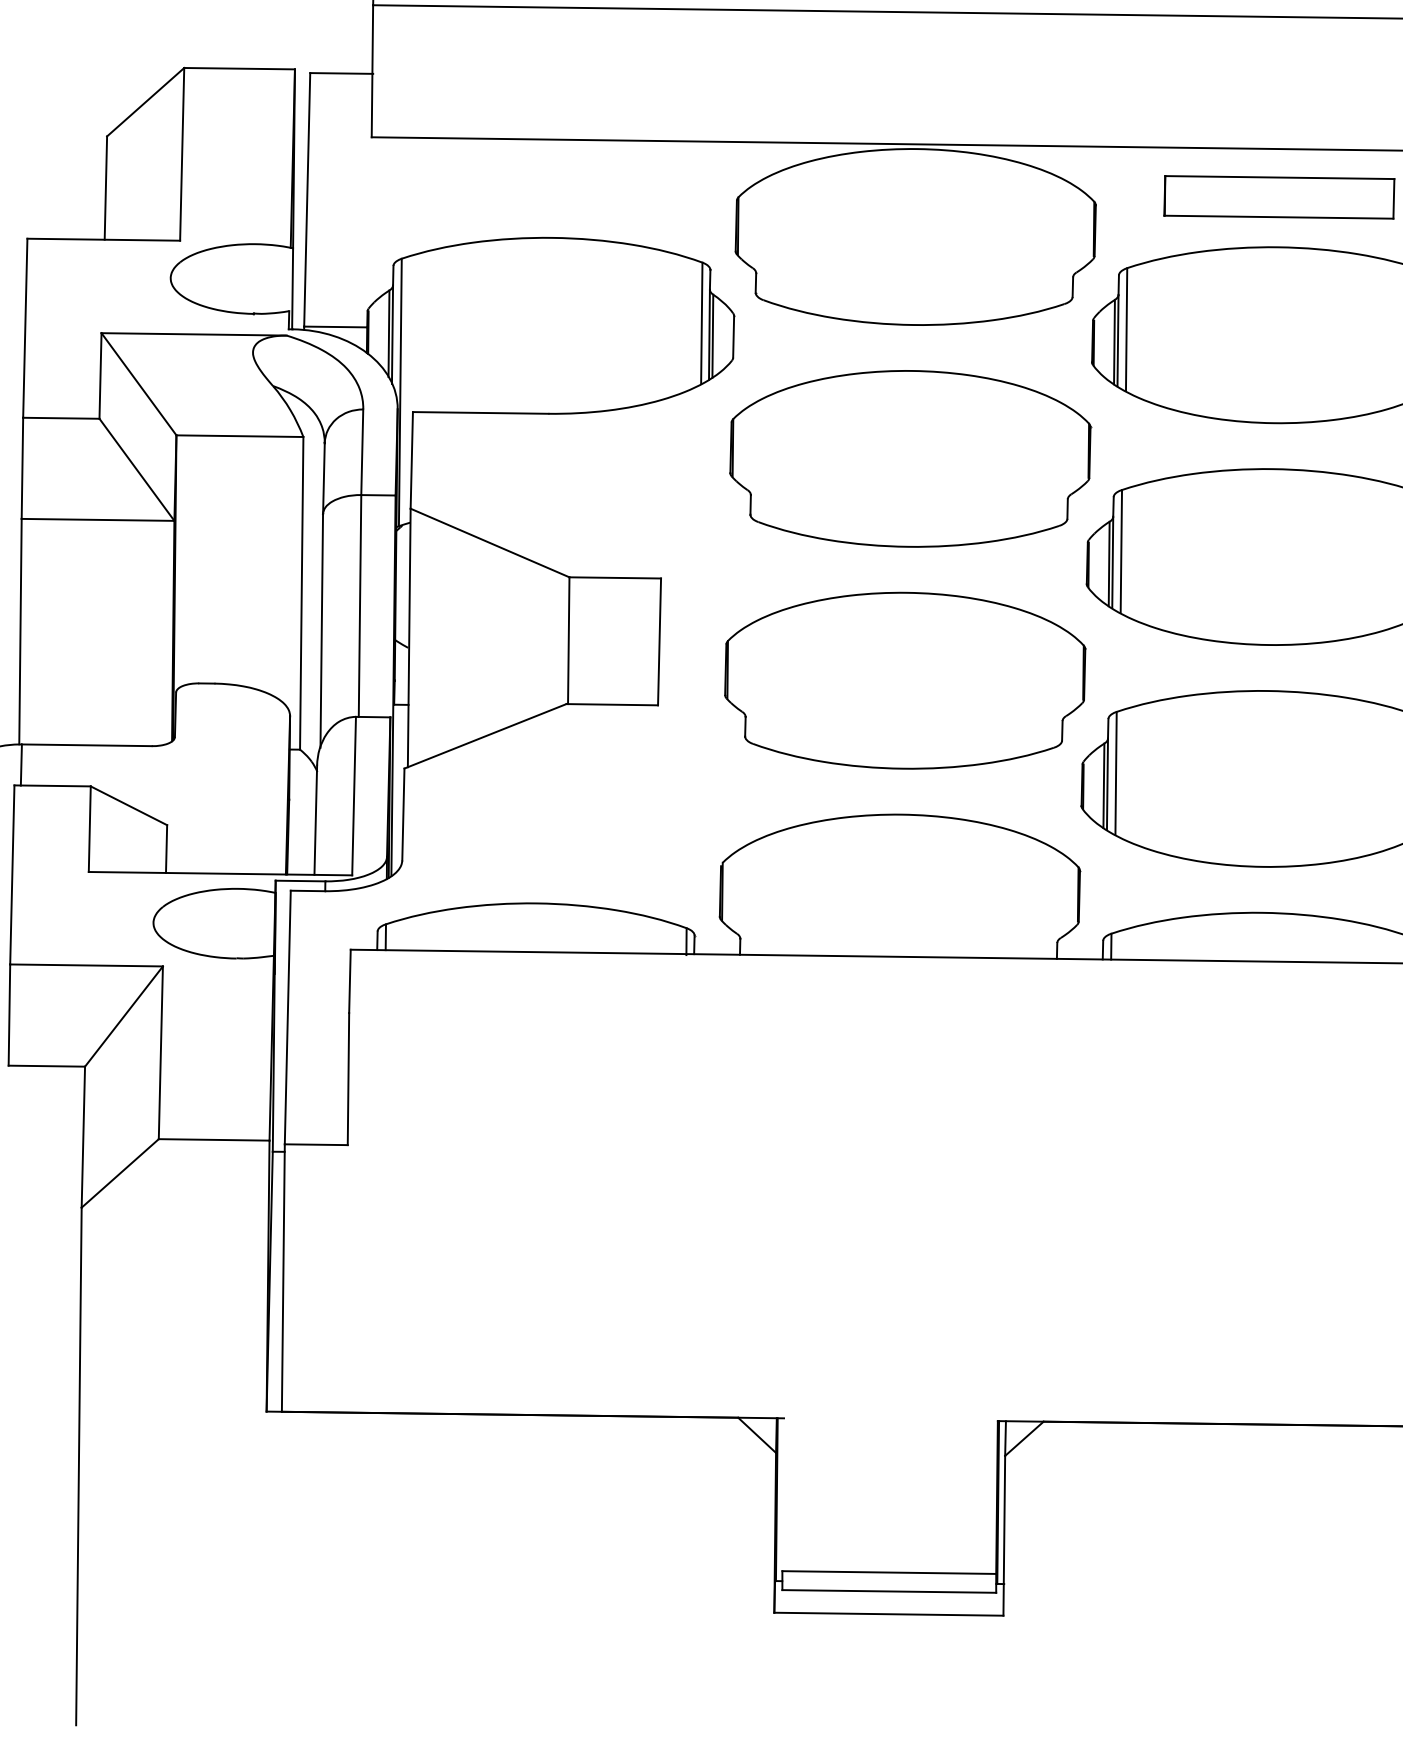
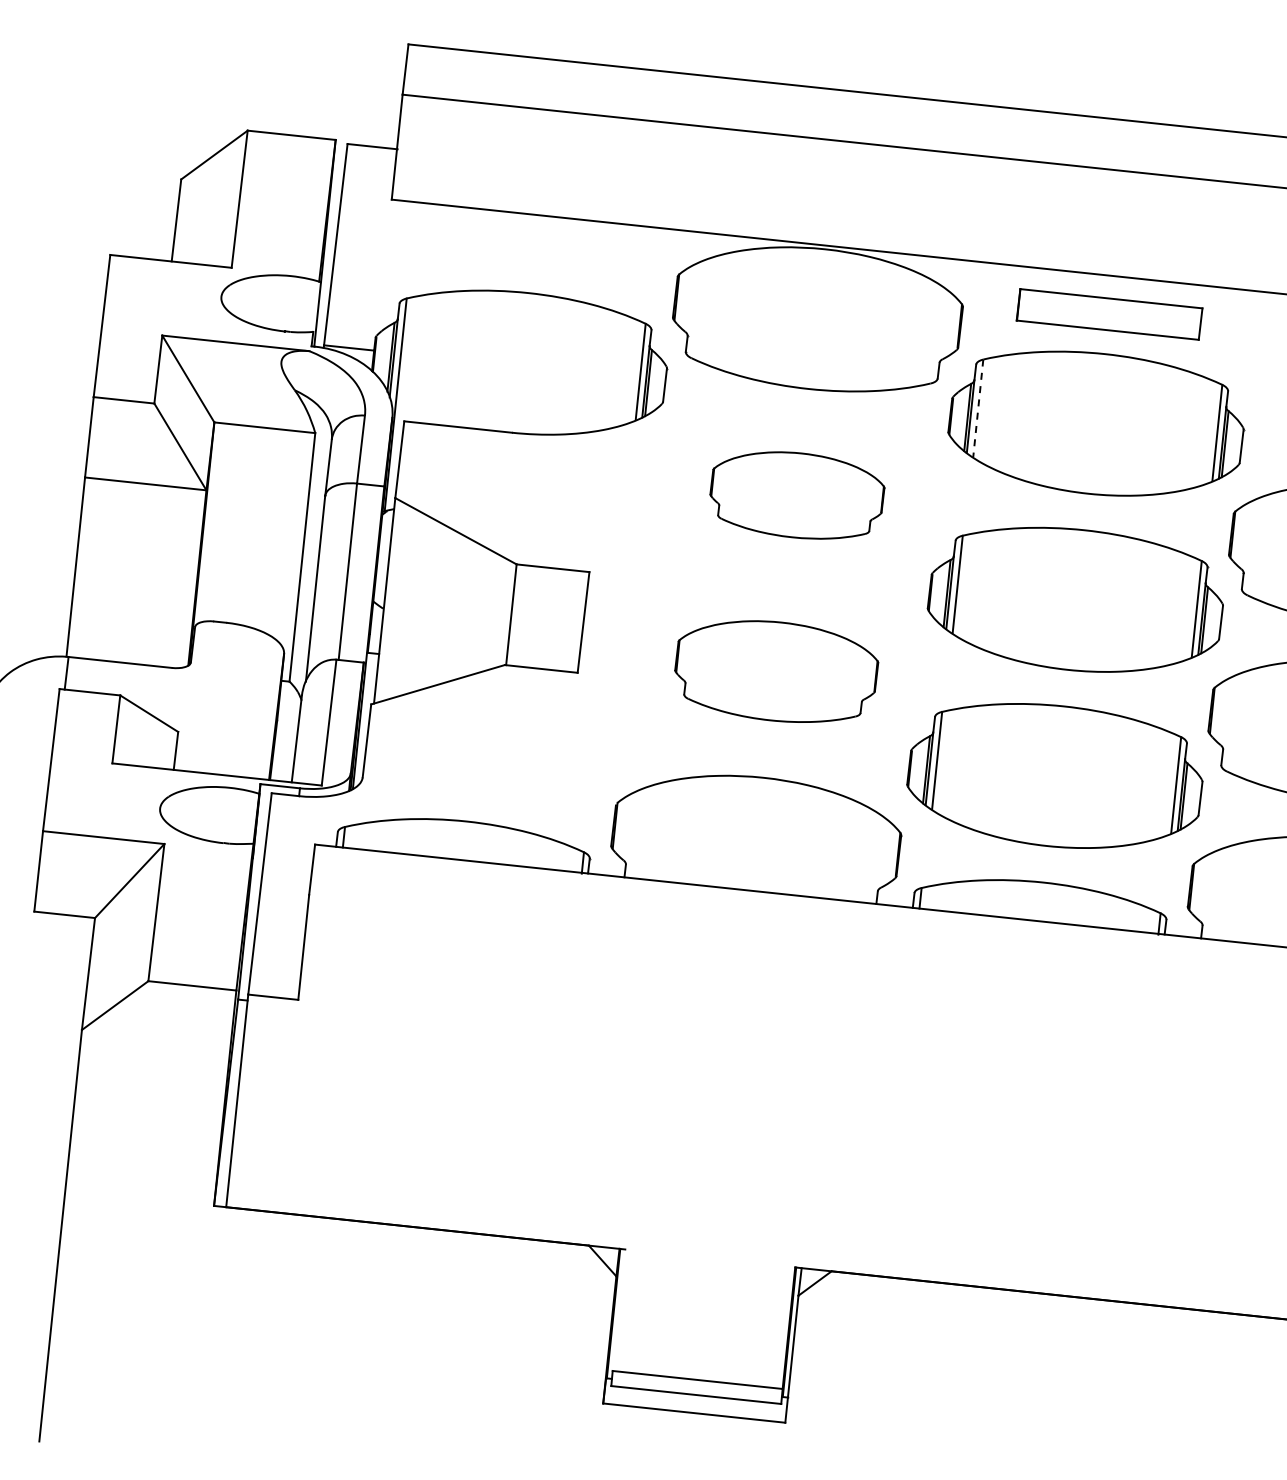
line: (1126, 329) -> (978, 408), solid -> dashed
part: (911, 459) -> (797, 495), size x0.6
part: (905, 680) -> (776, 671), size x0.7

